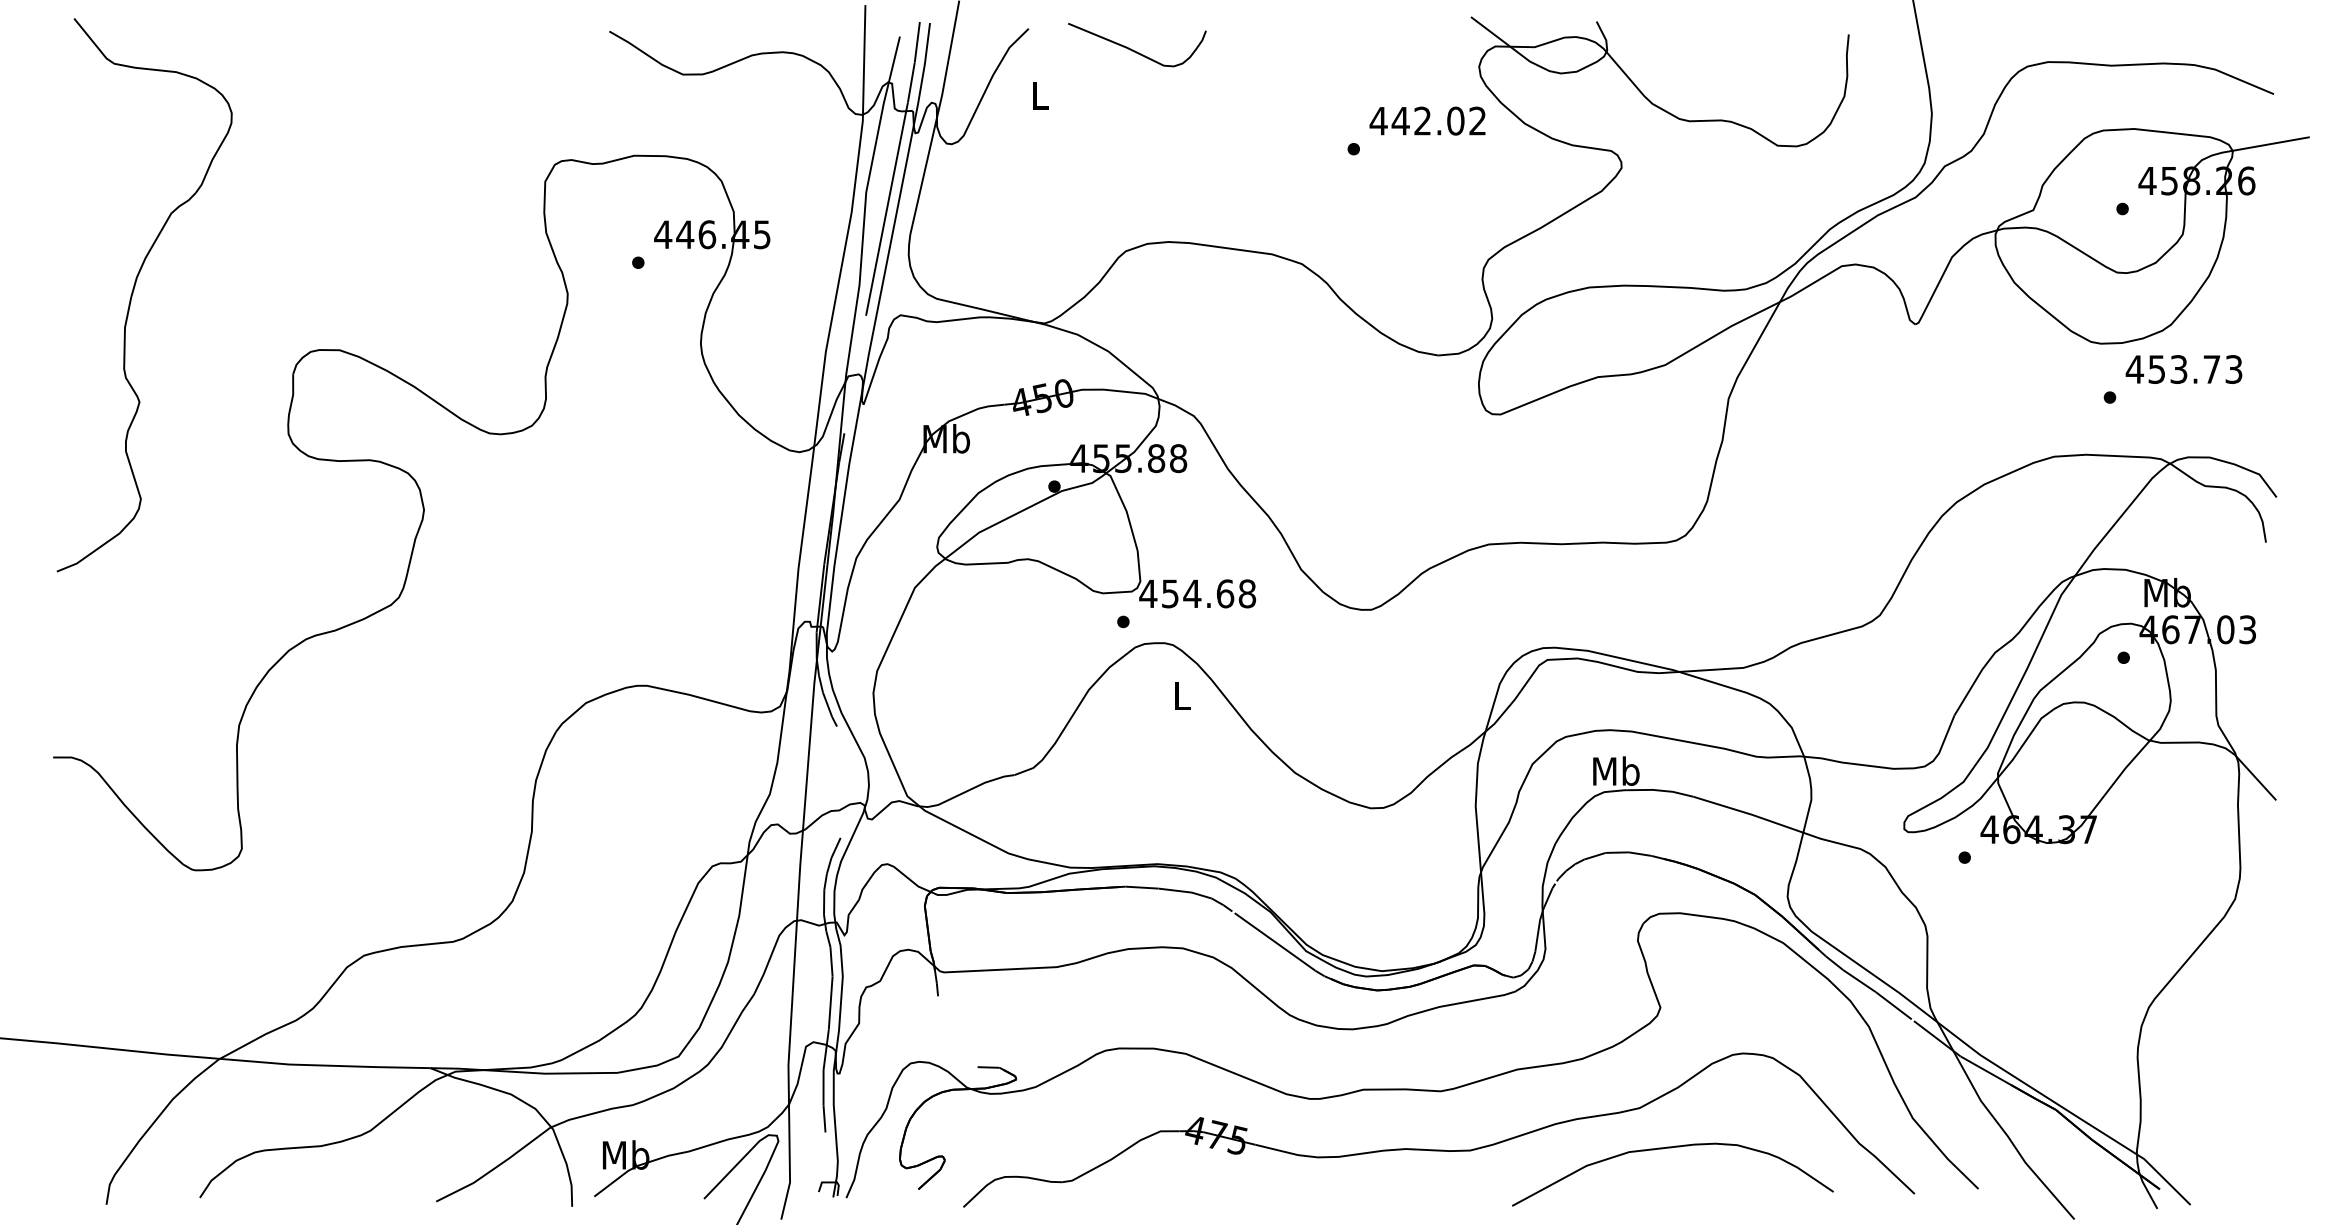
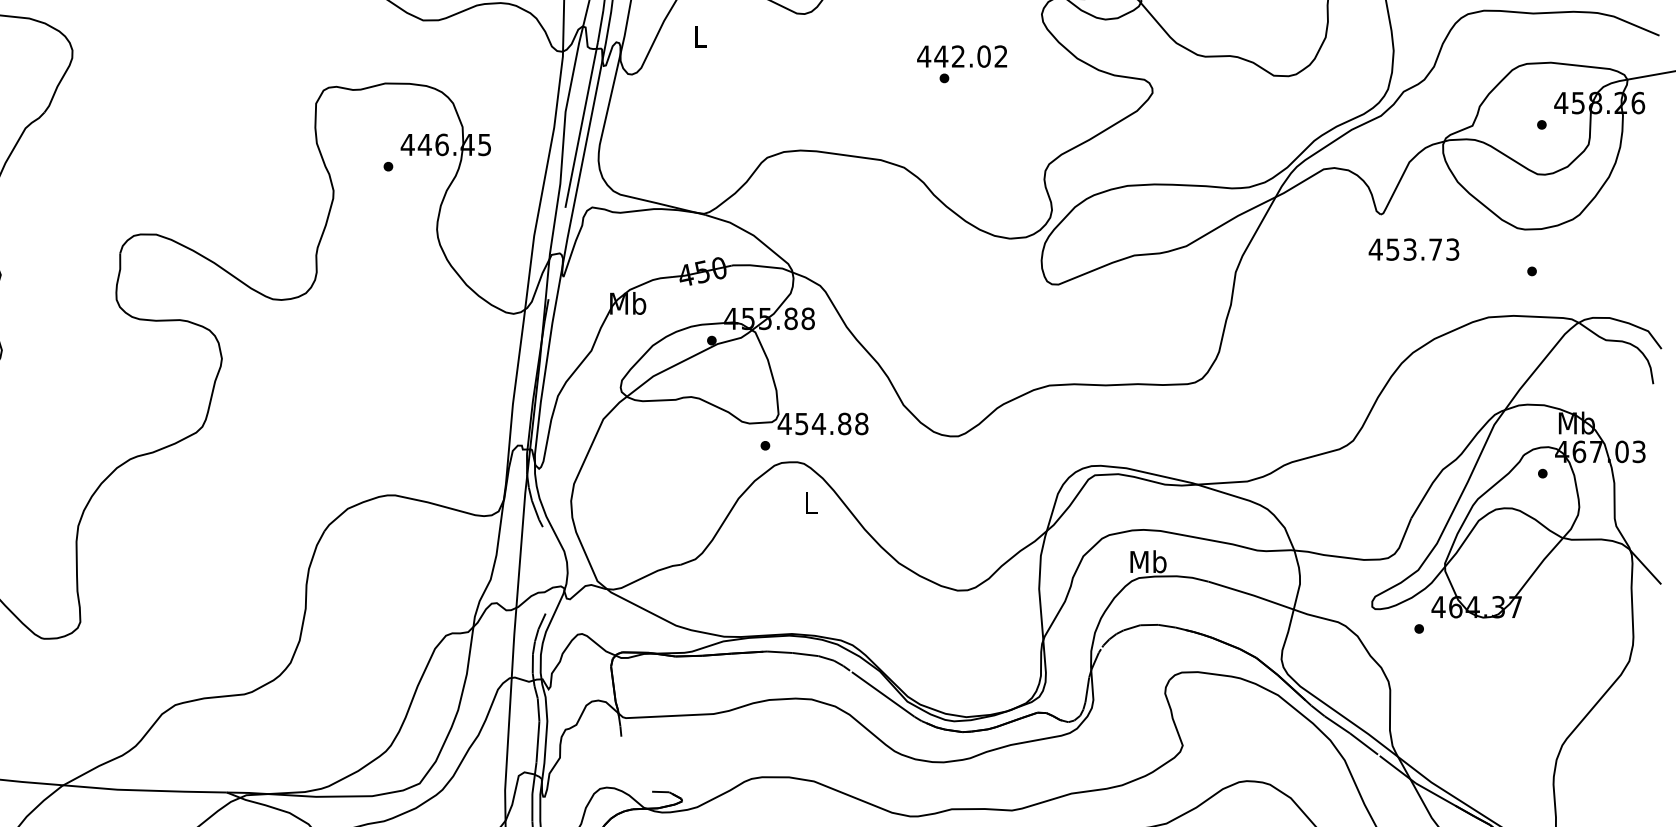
text: (1427, 120) -> (962, 56), moved
text: (2183, 369) -> (1413, 249), moved
text: (1225, 593) -> (844, 423), 454.68 -> 454.88

